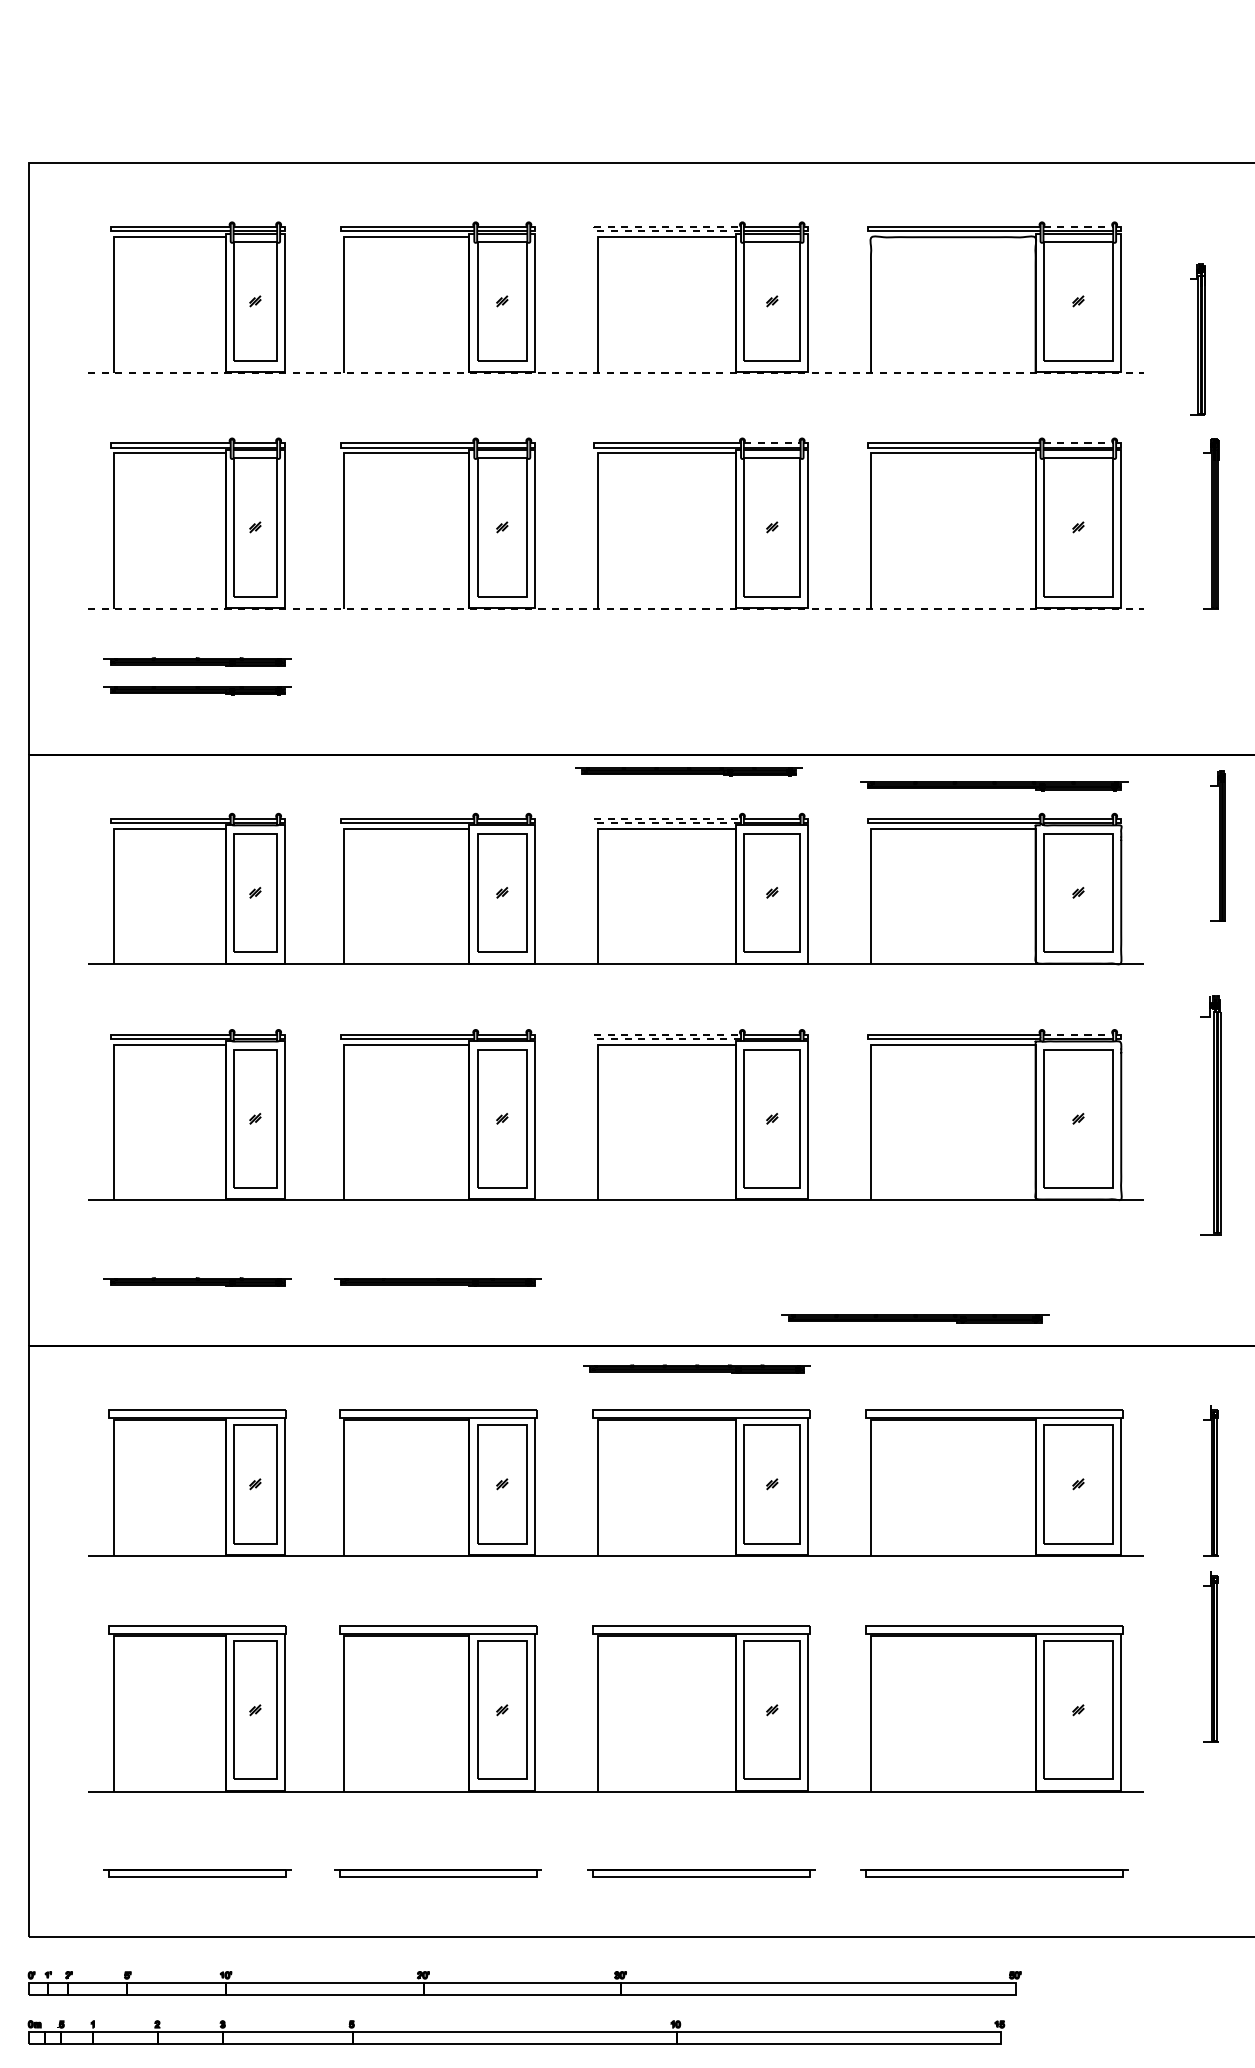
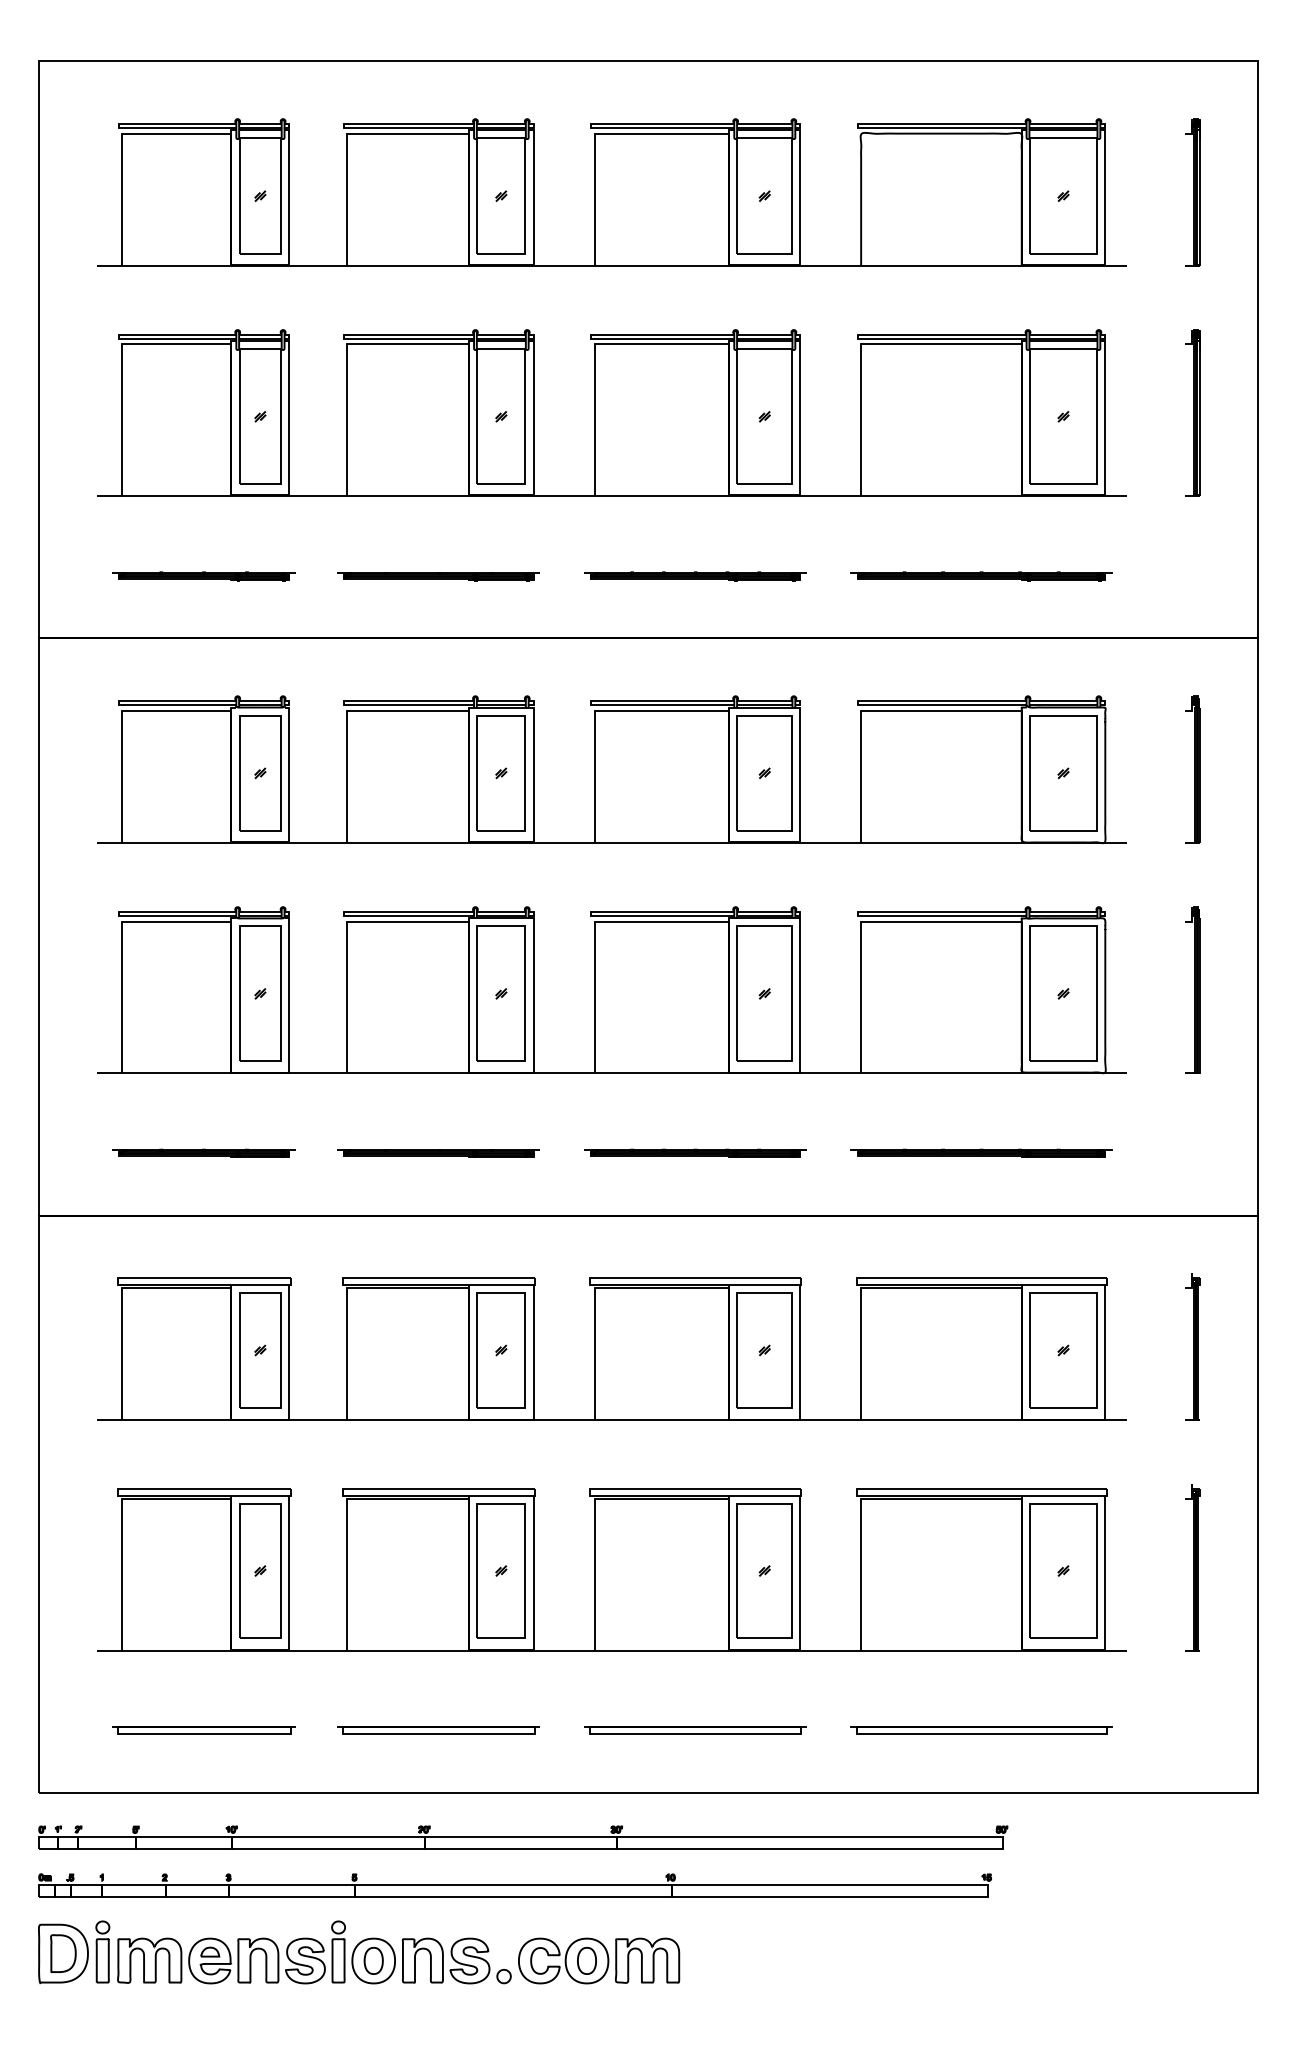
line: (1078, 226) -> (1063, 123), dashed -> solid
line: (594, 228) -> (591, 125), dashed -> solid
part: (1197, 339) -> (1192, 192), moved
line: (616, 373) -> (612, 266), dashed -> solid
line: (771, 443) -> (764, 334), dashed -> solid
line: (1078, 443) -> (1063, 334), dashed -> solid
line: (616, 609) -> (612, 496), dashed -> solid
part: (197, 661) -> (203, 547), removed
part: (437, 691) -> (438, 576), added
part: (688, 772) -> (695, 576), moved
part: (994, 786) -> (981, 576), moved
line: (594, 820) -> (591, 702), dashed -> solid
part: (1217, 845) -> (1192, 769), moved
line: (1078, 1034) -> (1063, 911), dashed -> solid
line: (594, 1036) -> (591, 913), dashed -> solid
part: (1210, 1114) -> (1192, 989), size x0.71
part: (915, 1318) -> (981, 1152), moved
part: (697, 1368) -> (695, 1152), moved
part: (1210, 1656) -> (1192, 1567), moved

